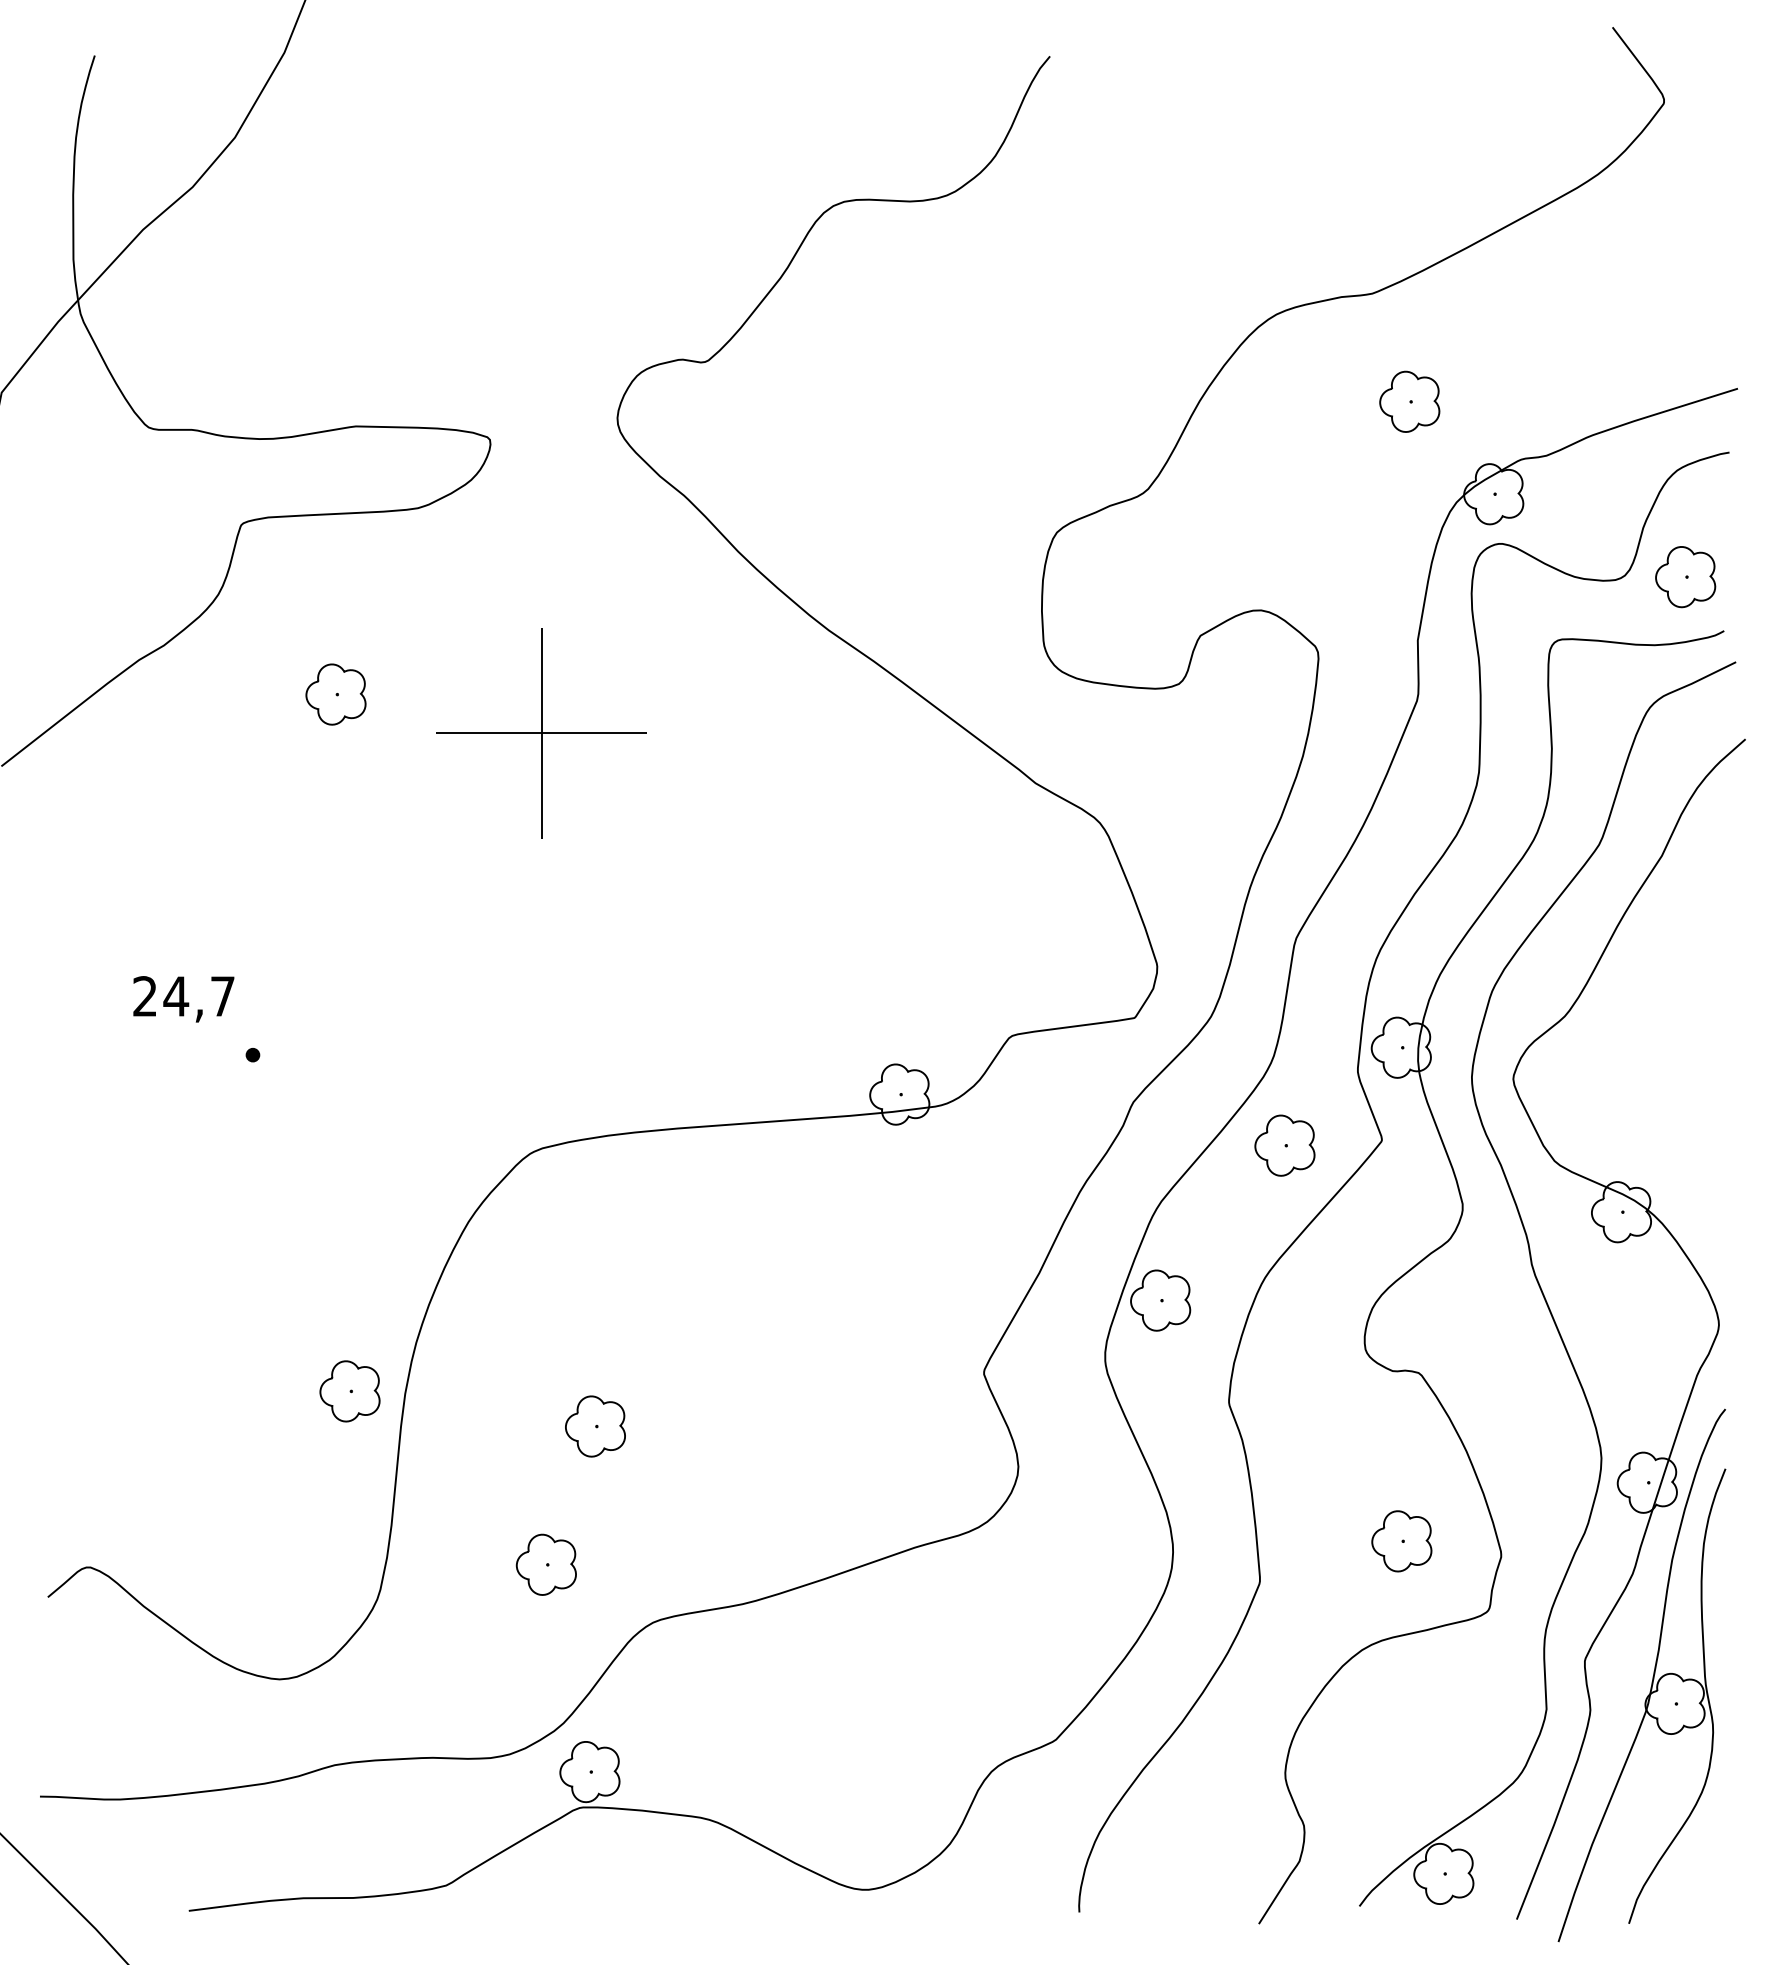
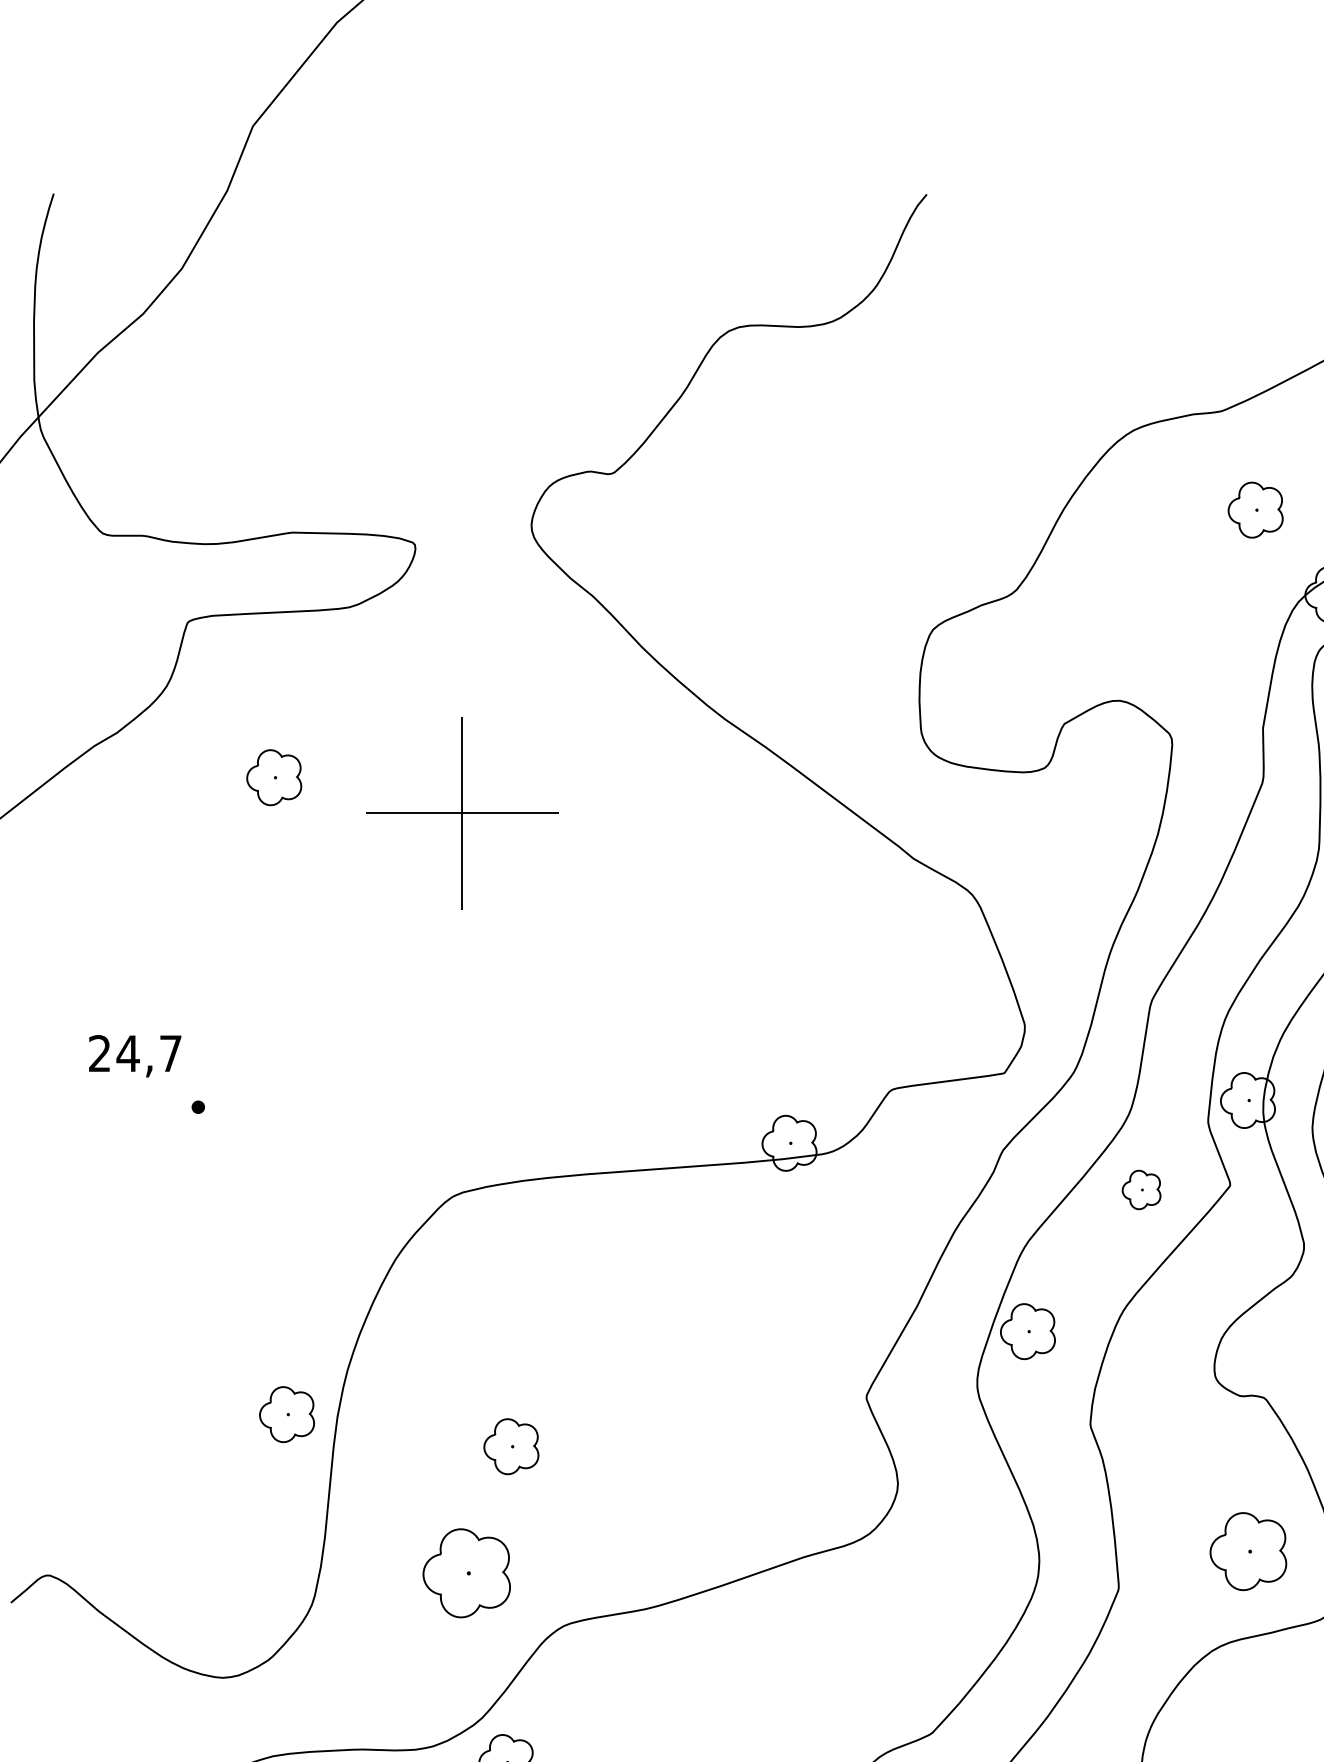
part: (1284, 1145) -> (1141, 1189), size x0.7
part: (1401, 1541) -> (1248, 1551), size x1.4
part: (545, 1564) -> (465, 1572), size x1.6

